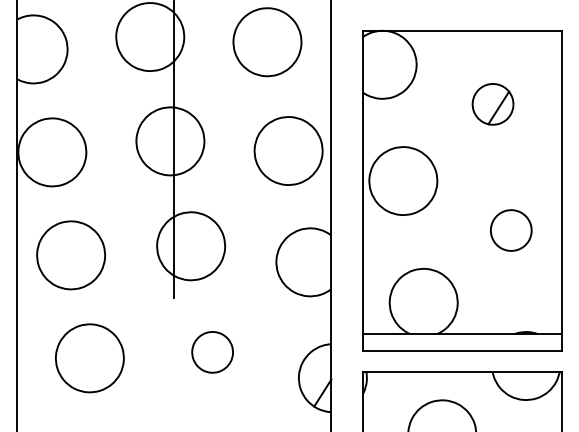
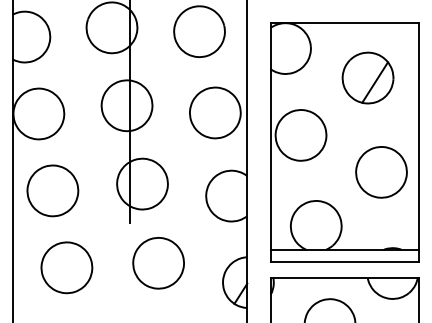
part: (492, 104) -> (367, 78), size x1.67
part: (511, 230) -> (381, 172), size x1.67
part: (212, 352) -> (158, 263), size x1.67

